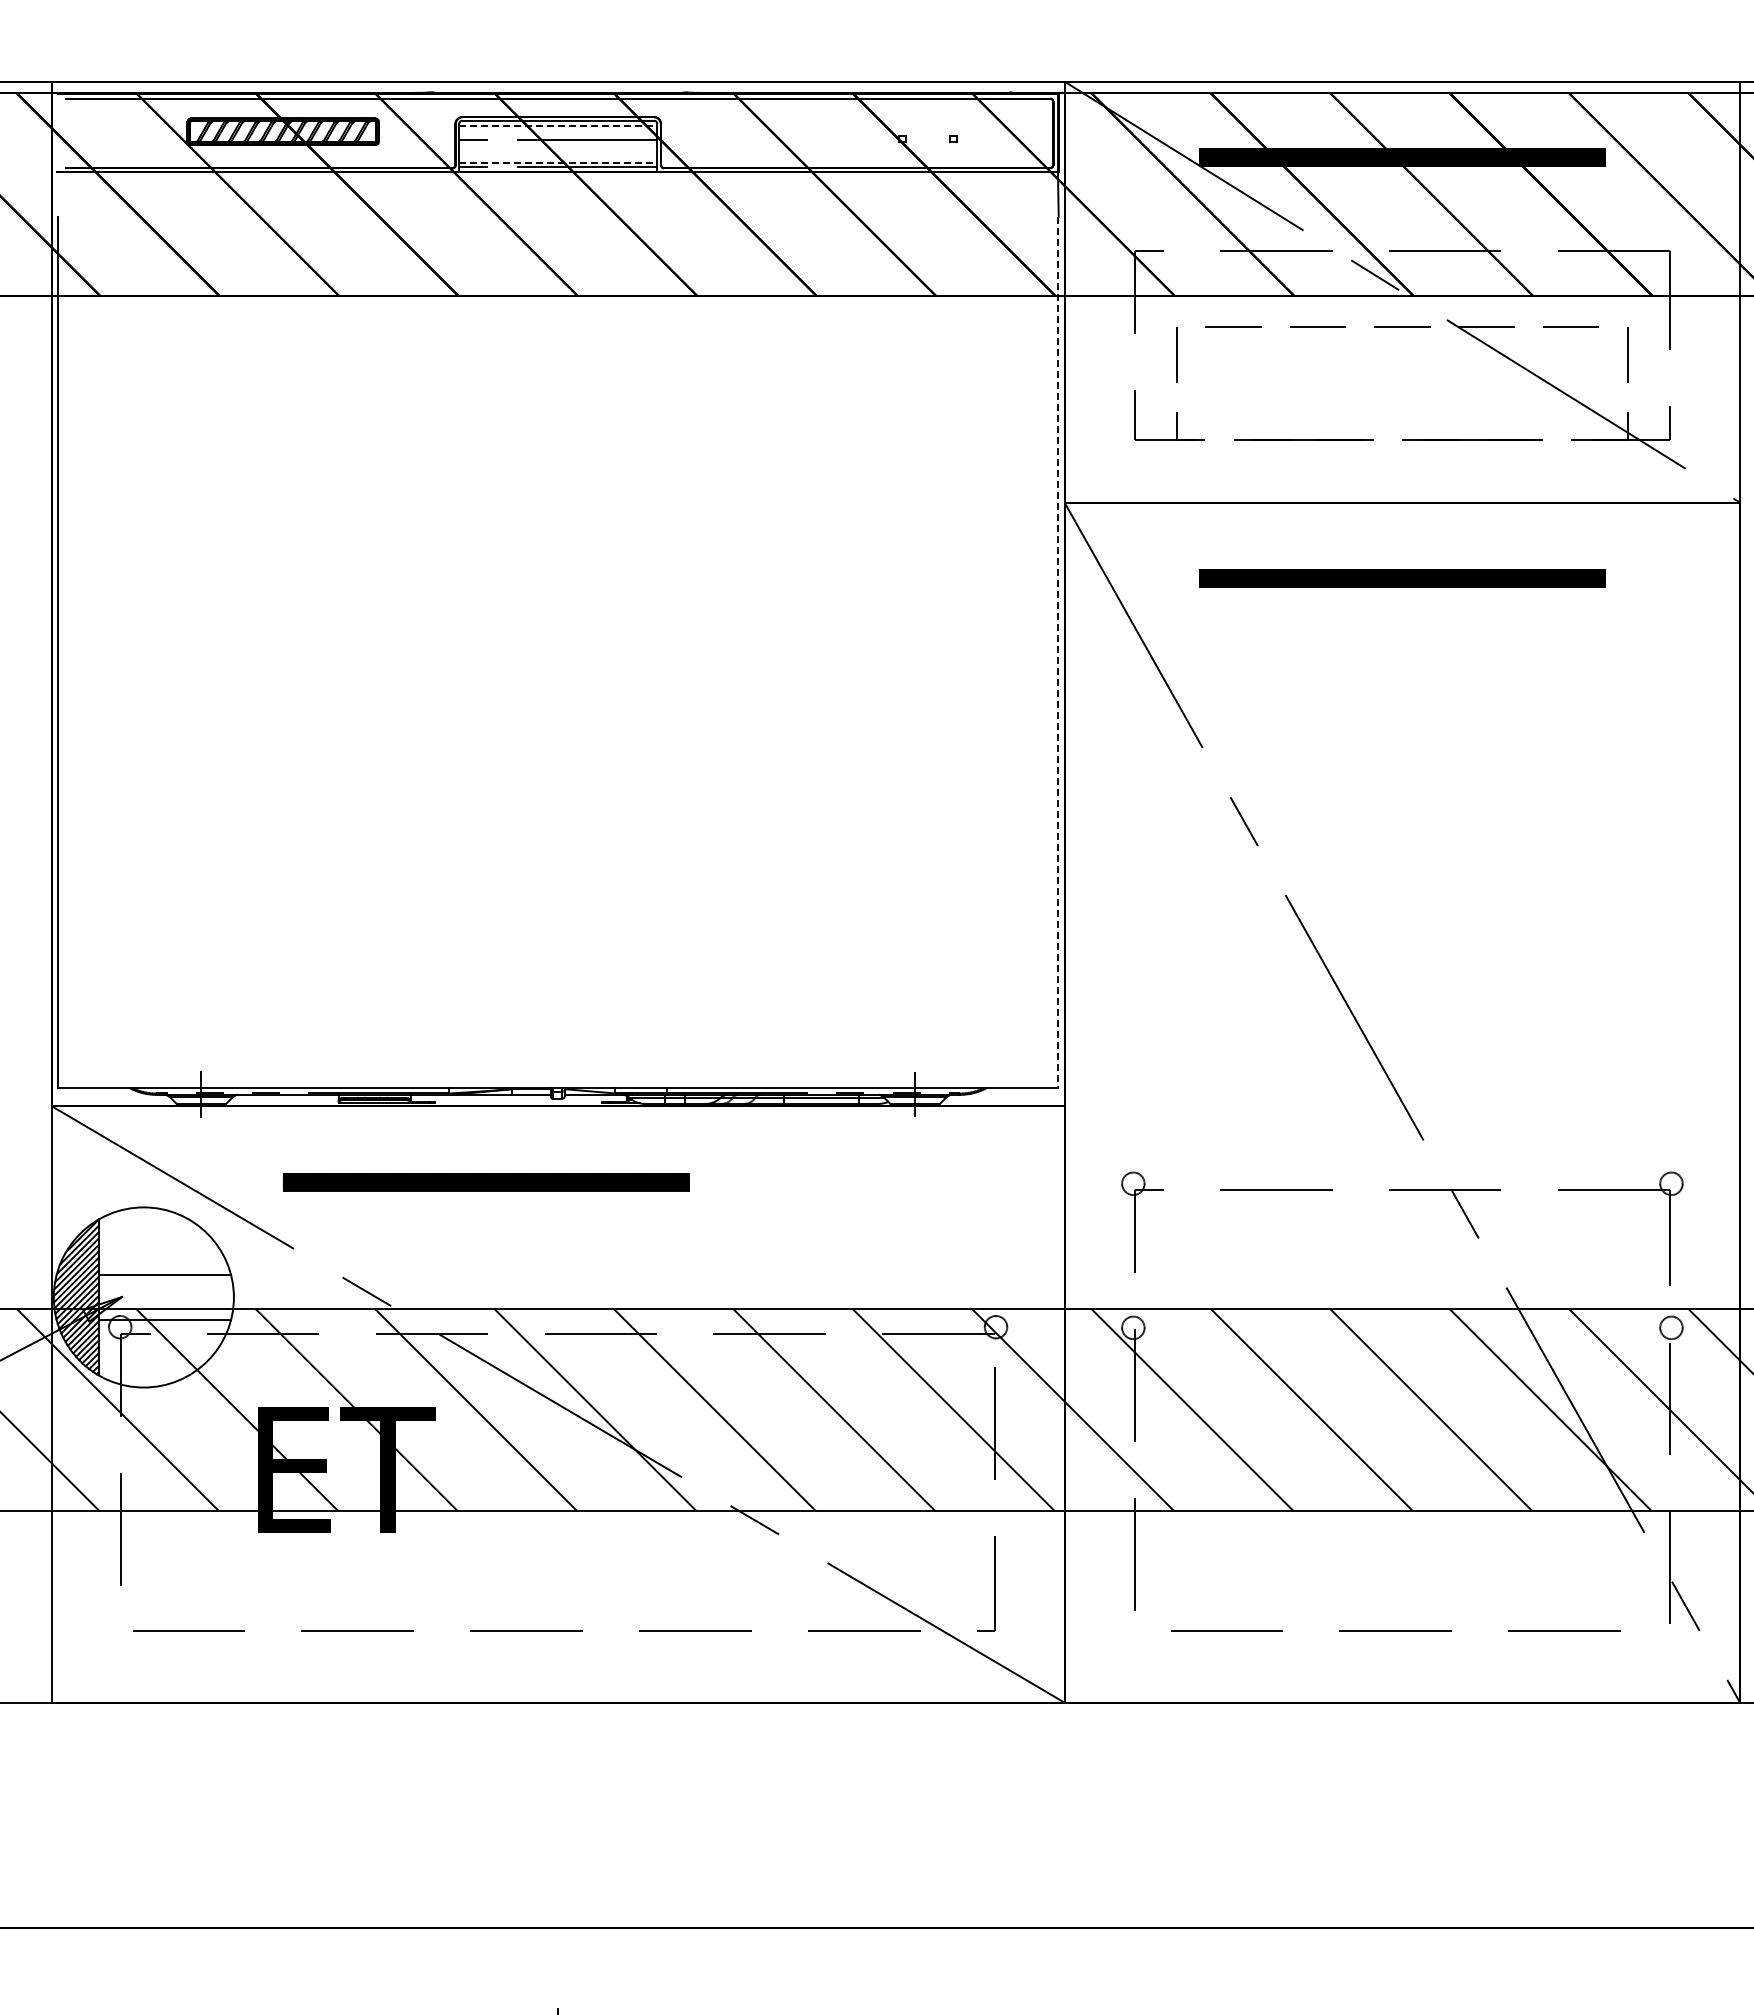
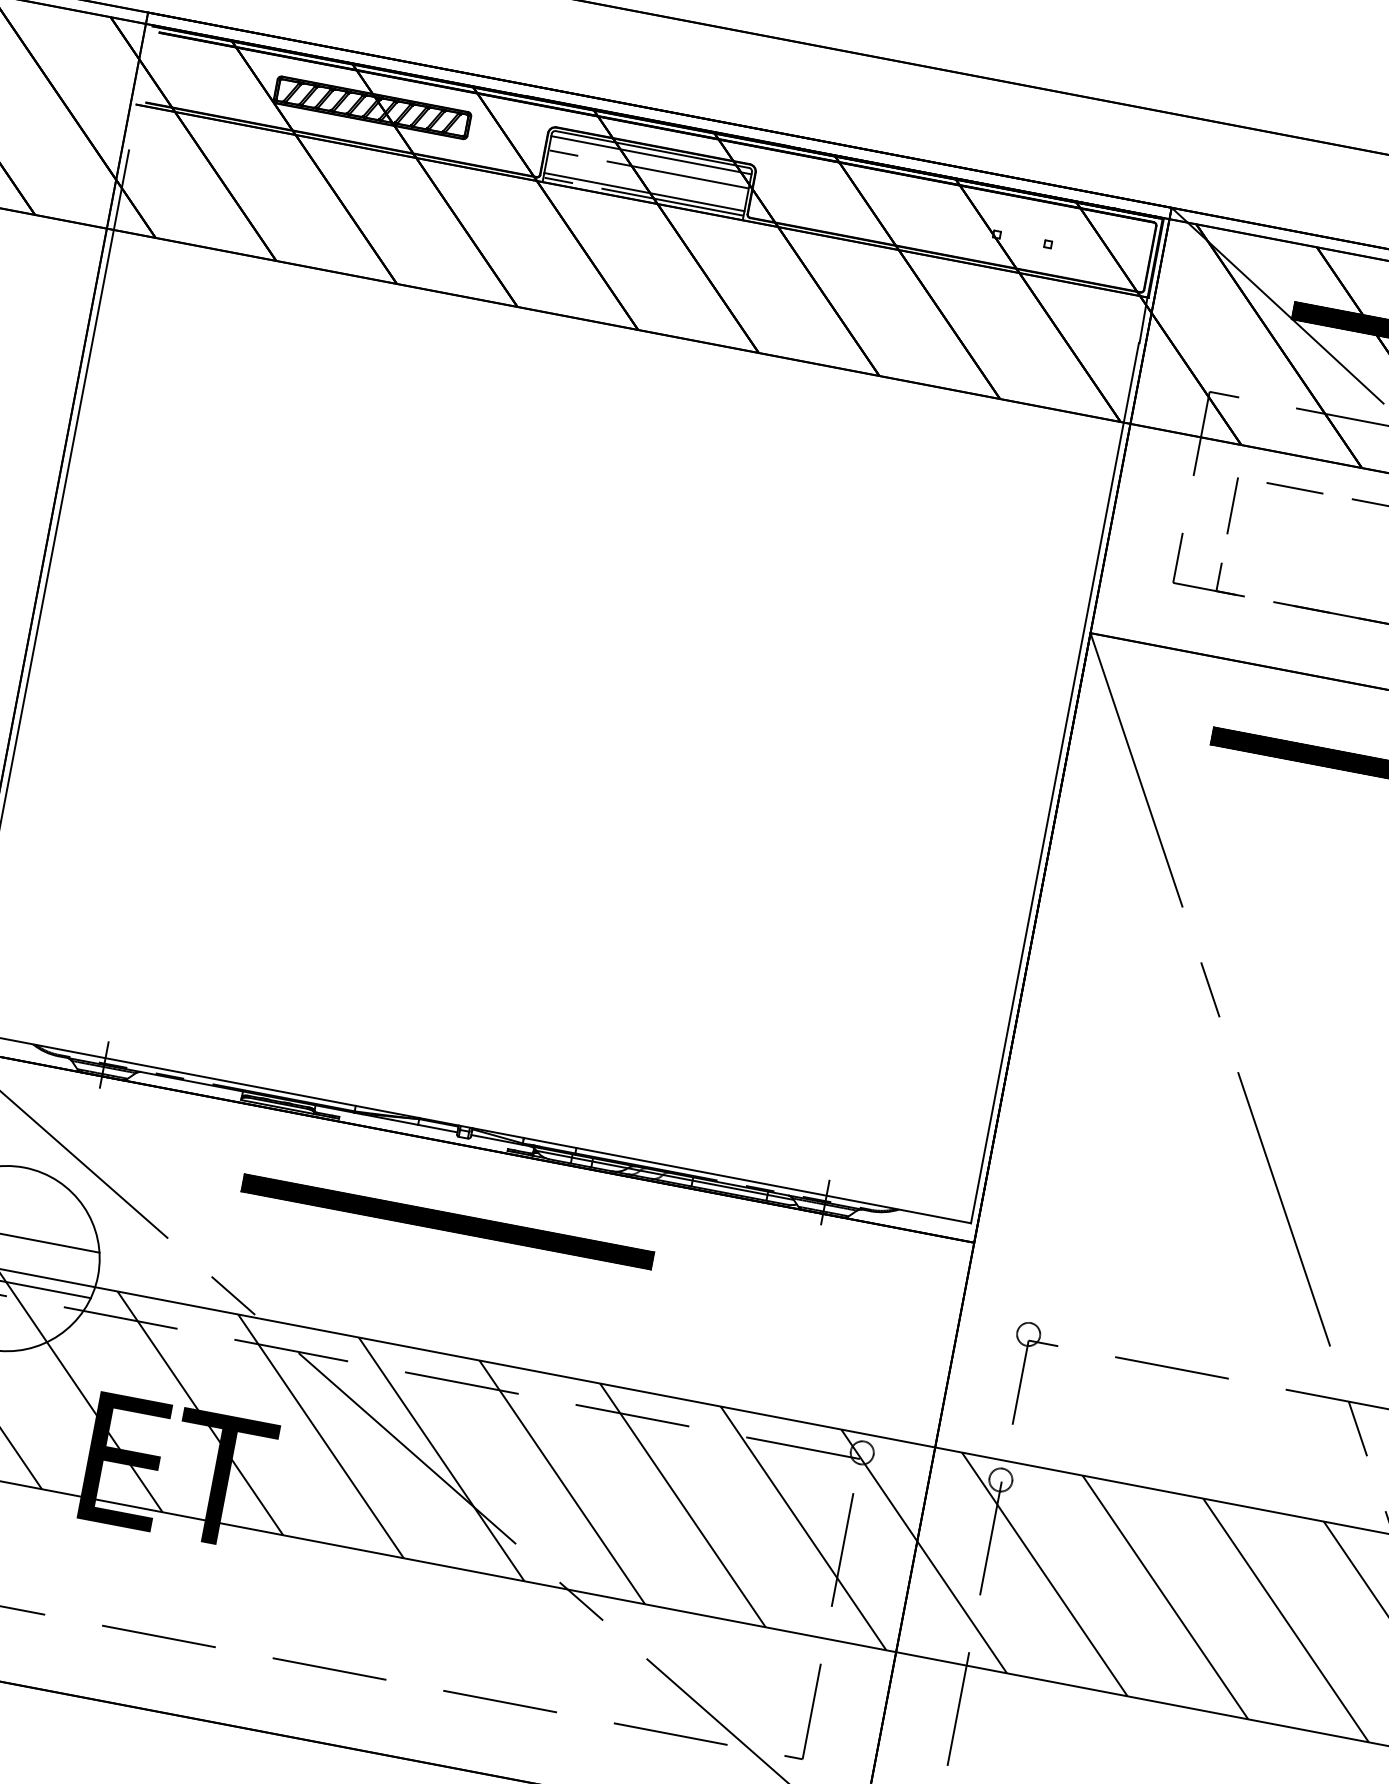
line: (558, 126) -> (651, 155), dashed -> solid
line: (558, 162) -> (644, 191), dashed -> solid
line: (1058, 652) -> (1055, 783), dashed -> solid
part: (486, 1182) -> (448, 1222), moved

